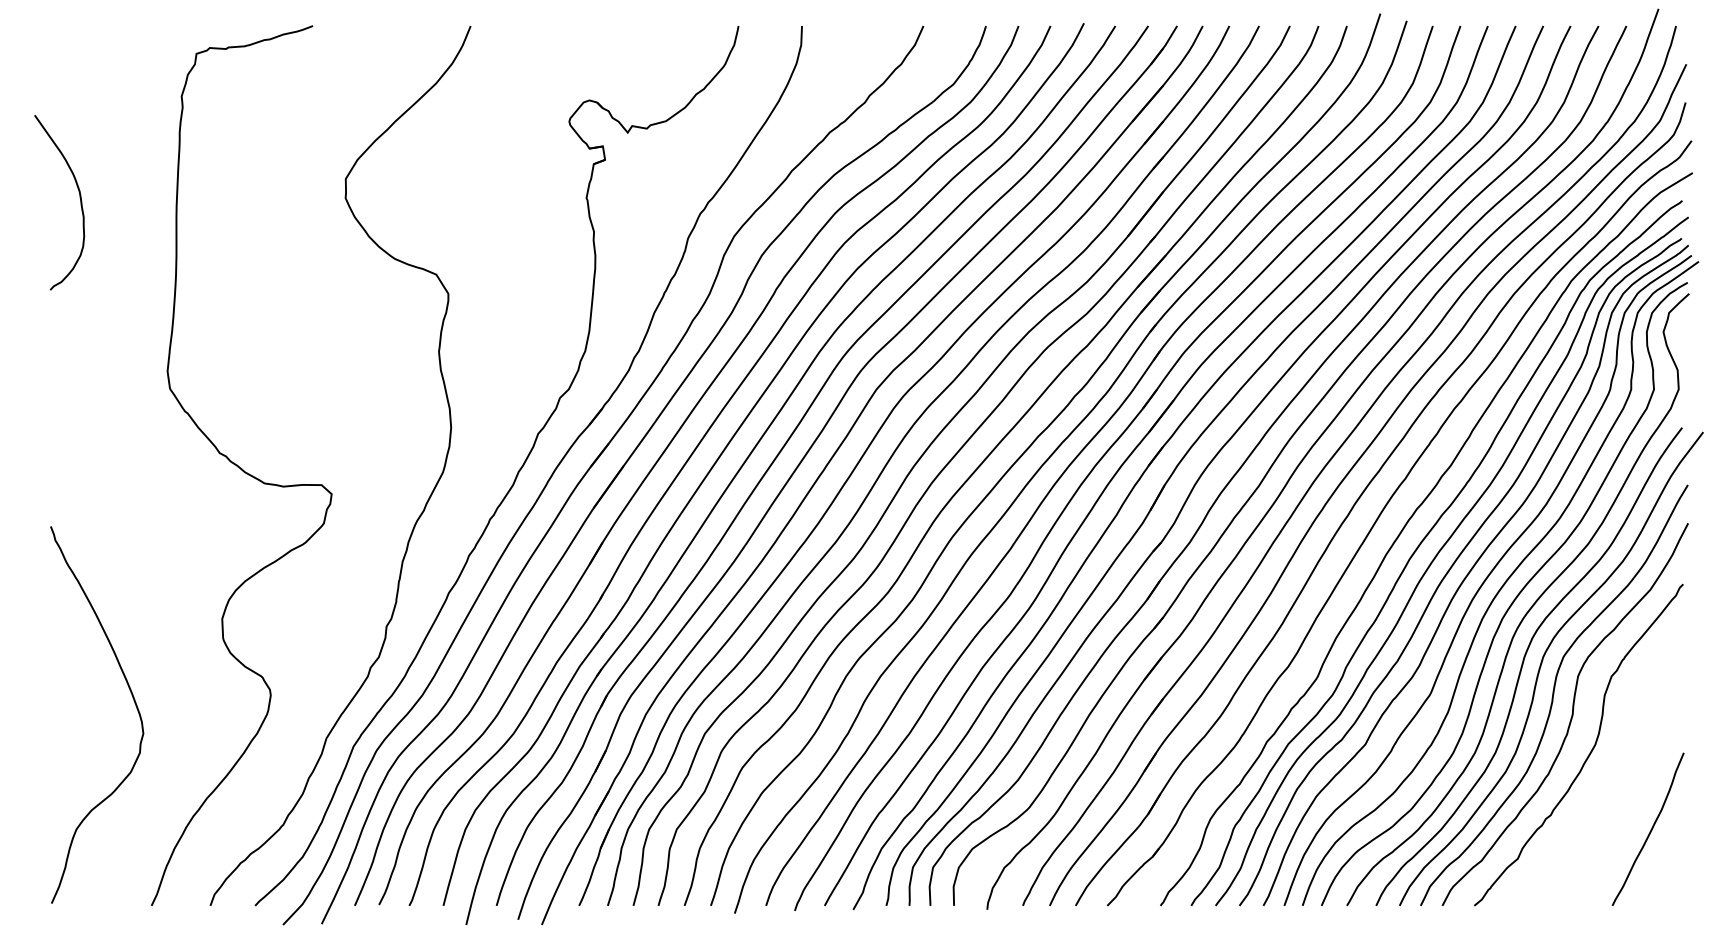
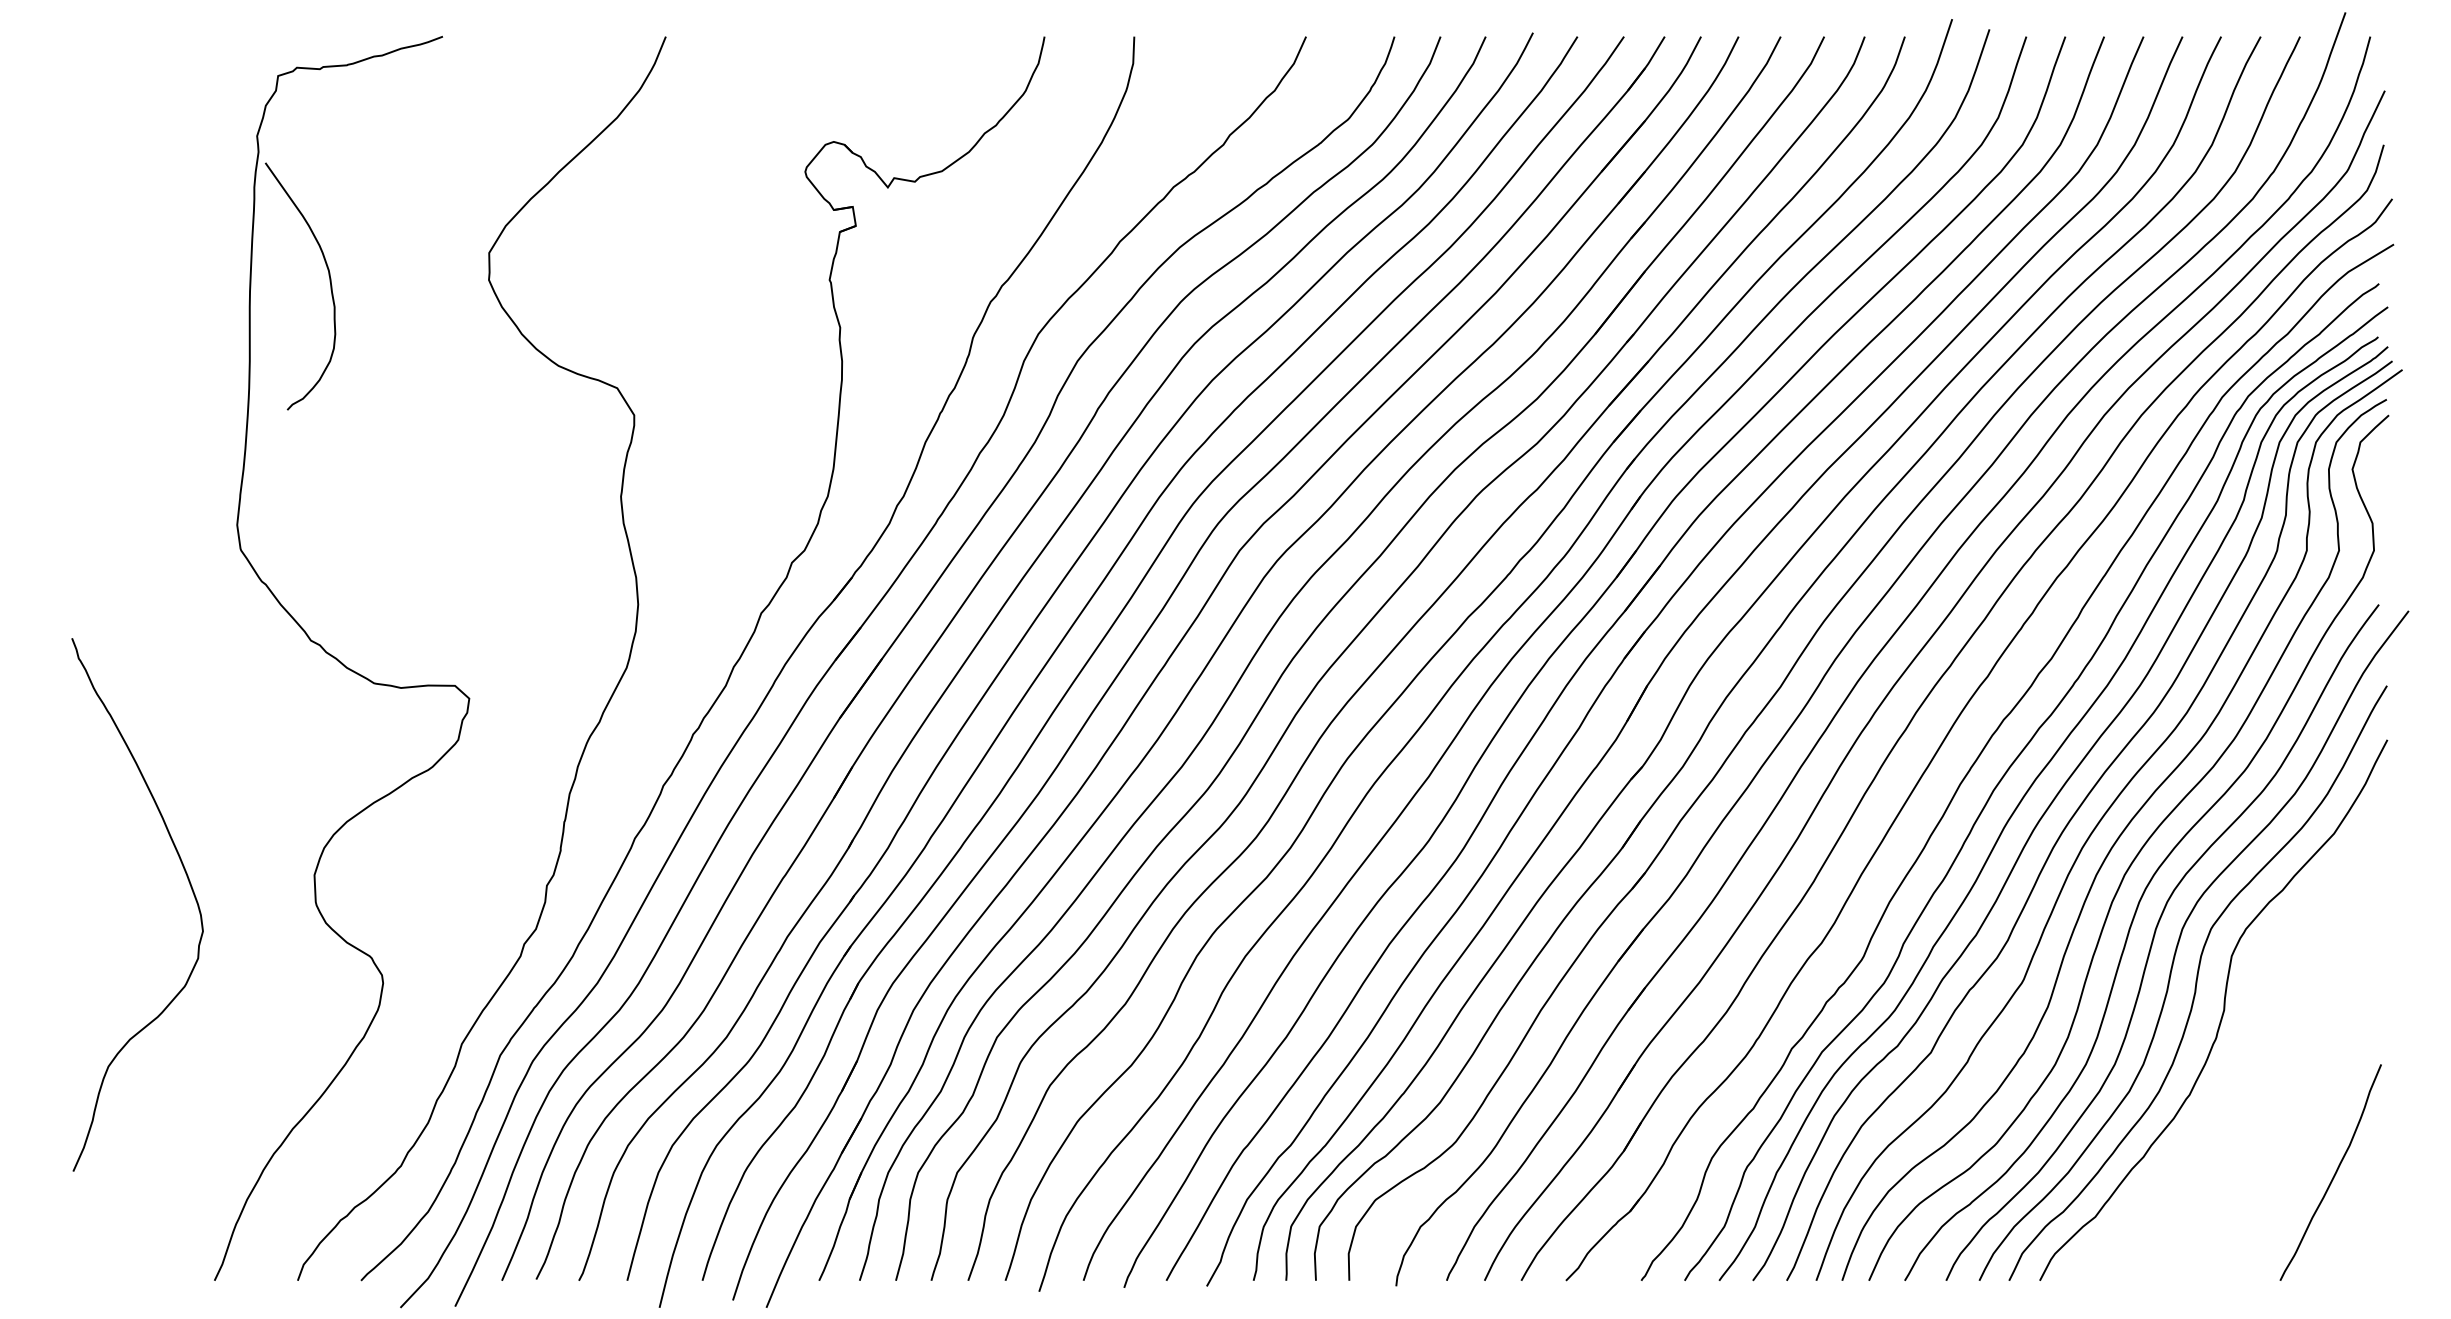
curve: (80, 199) -> (329, 282), moved
curve: (133, 699) -> (188, 882), moved
curve: (1589, 753) -> (2247, 1065), removed

